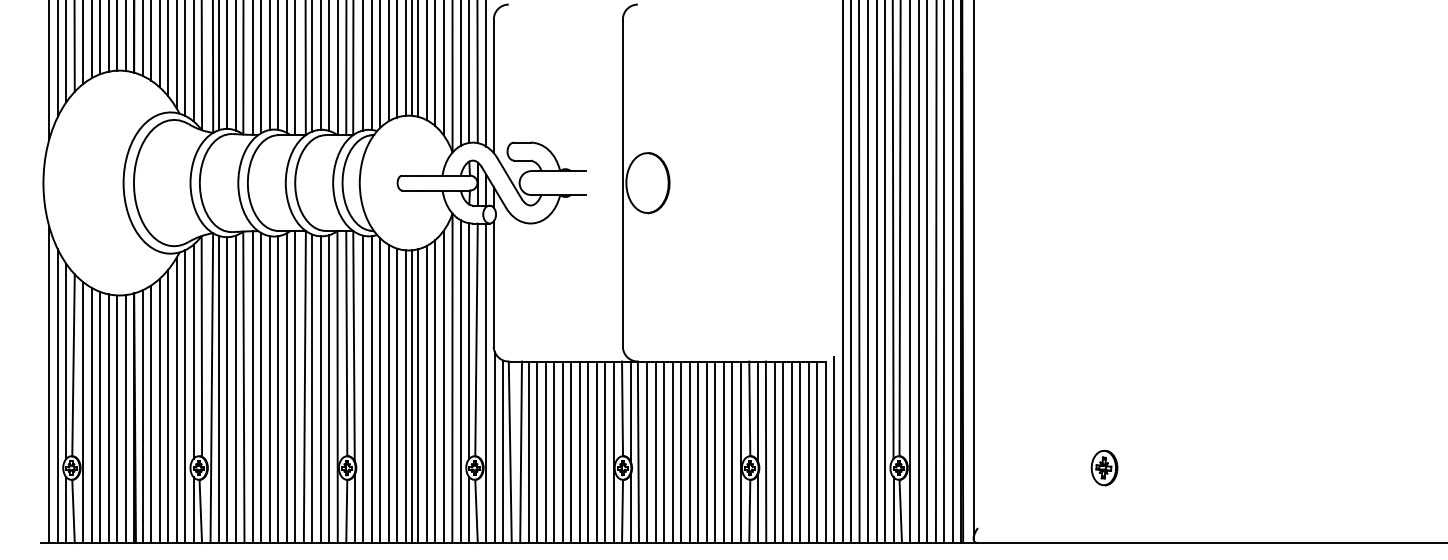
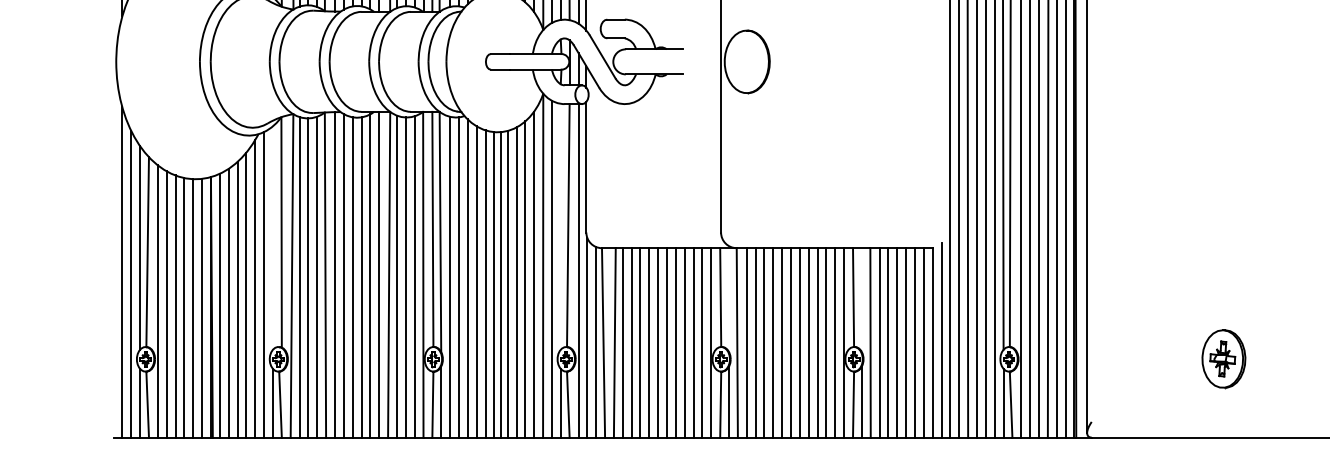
line: (469, 340) -> (560, 226), removed
line: (193, 351) -> (272, 237), removed
line: (630, 411) -> (729, 300), removed
line: (757, 411) -> (861, 300), removed
part: (1104, 468) -> (1223, 359), size x1.6

